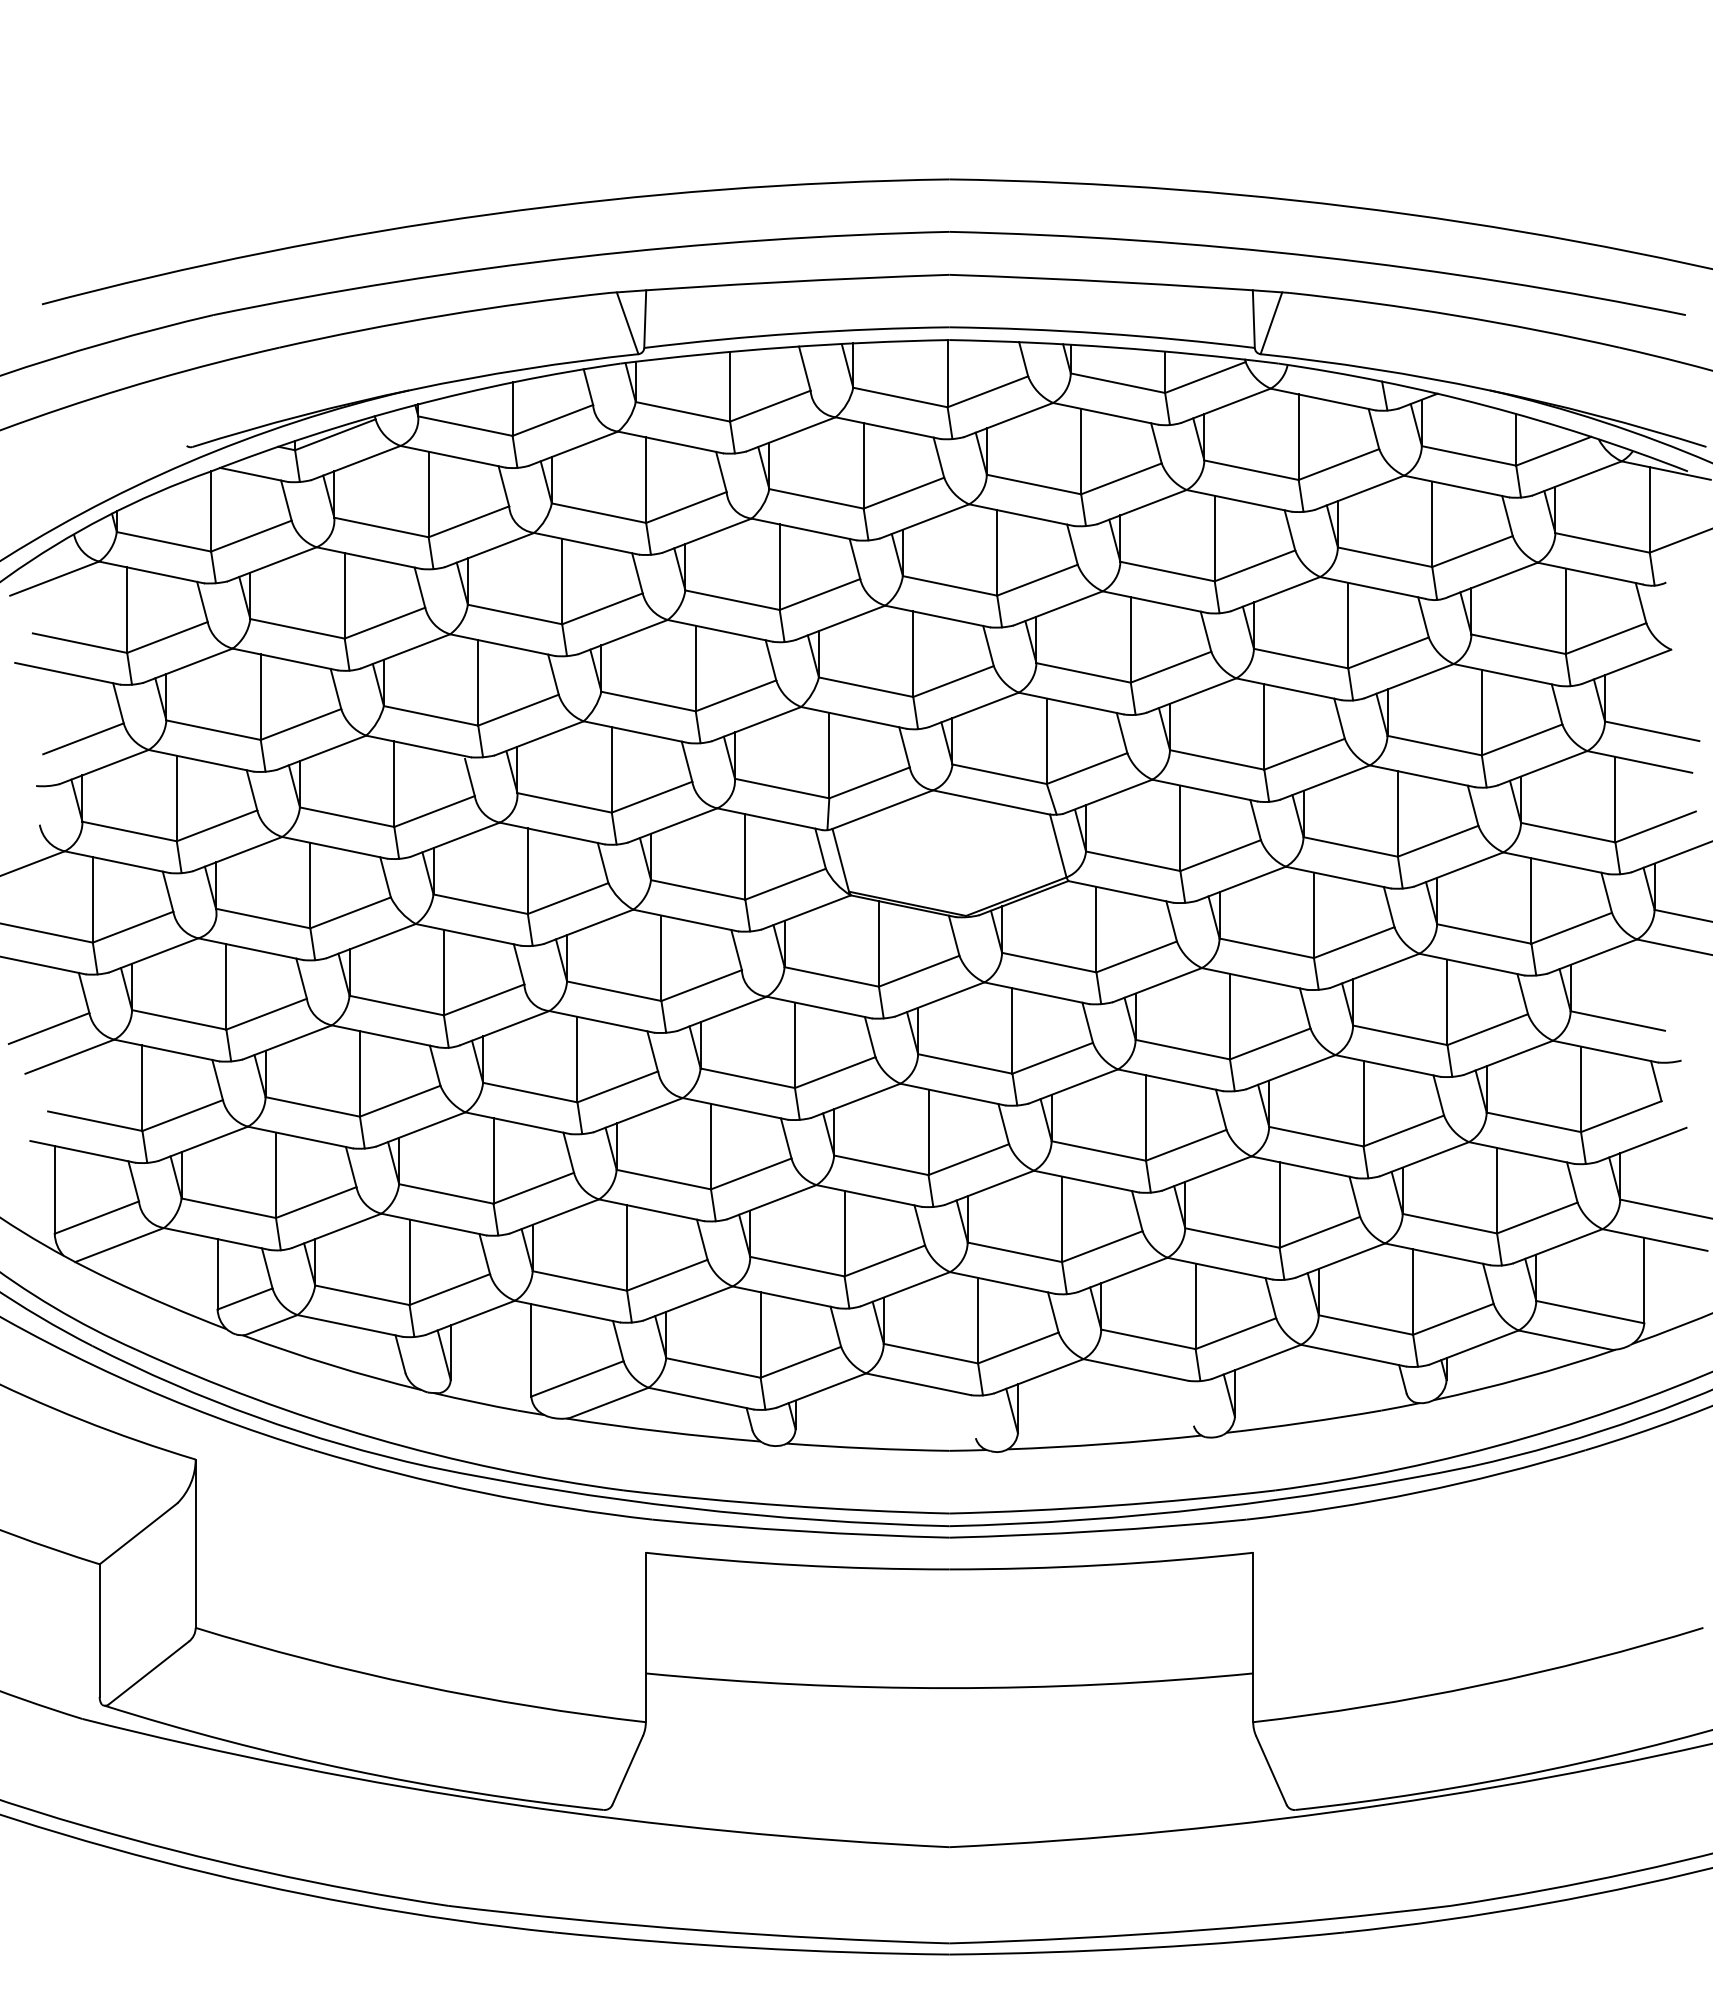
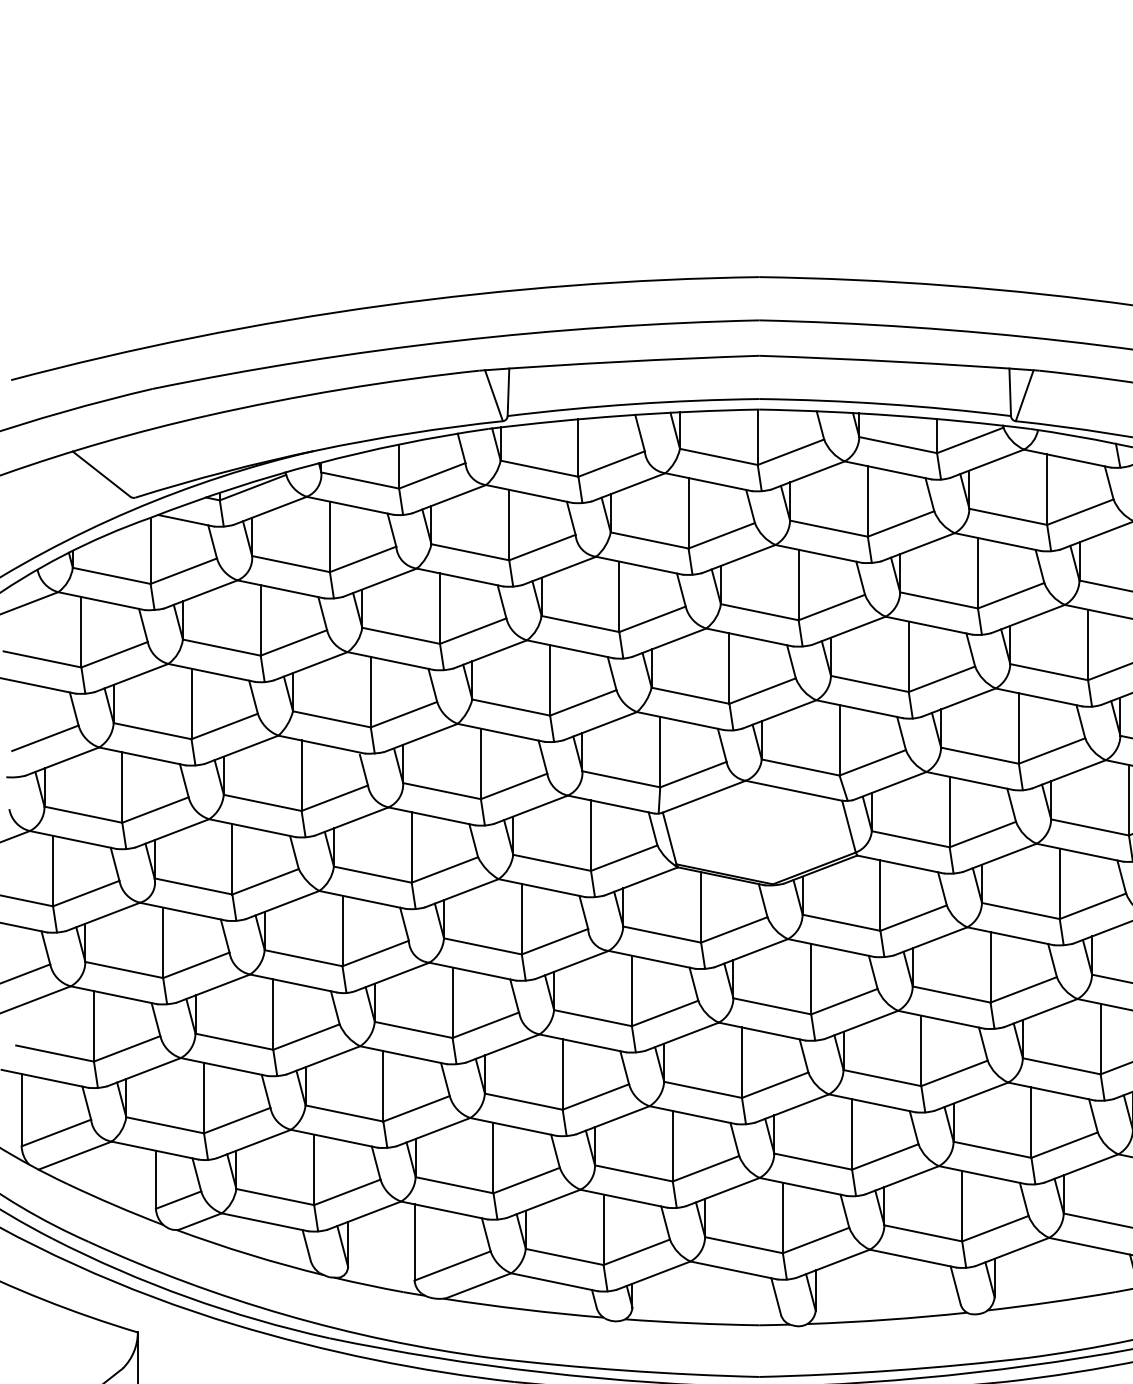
line: (151, 417) -> (101, 473), added
line: (1187, 1402) -> (955, 1285), added
line: (969, 1415) -> (775, 1296), added

